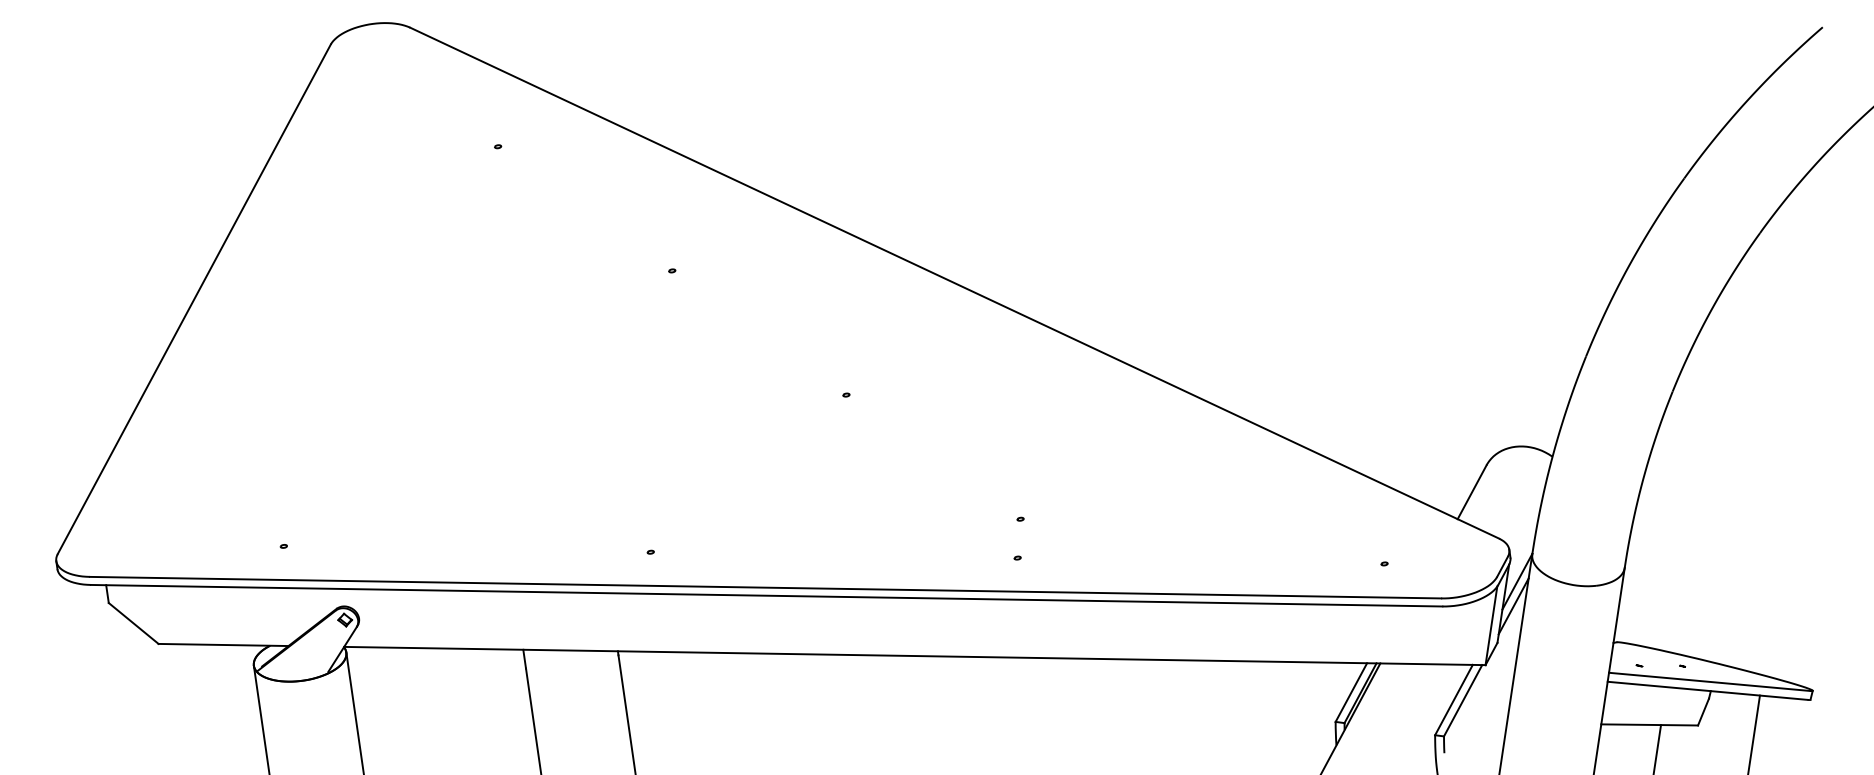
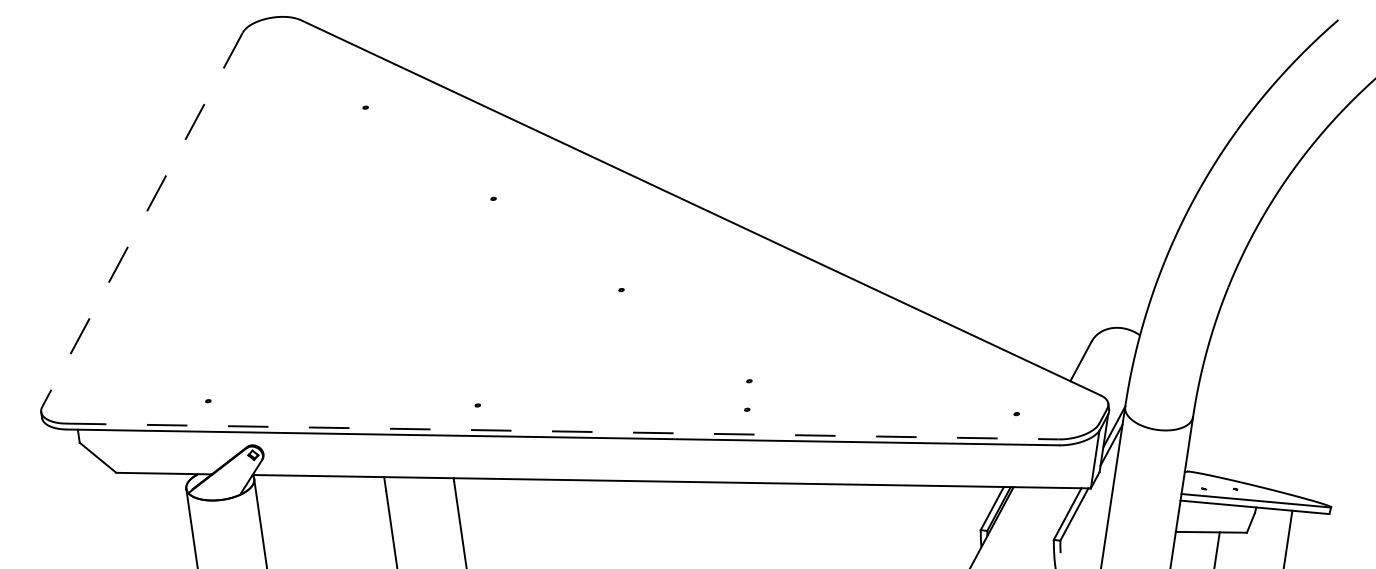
line: (194, 299) -> (142, 219), solid -> dashed
line: (765, 587) -> (562, 431), solid -> dashed

